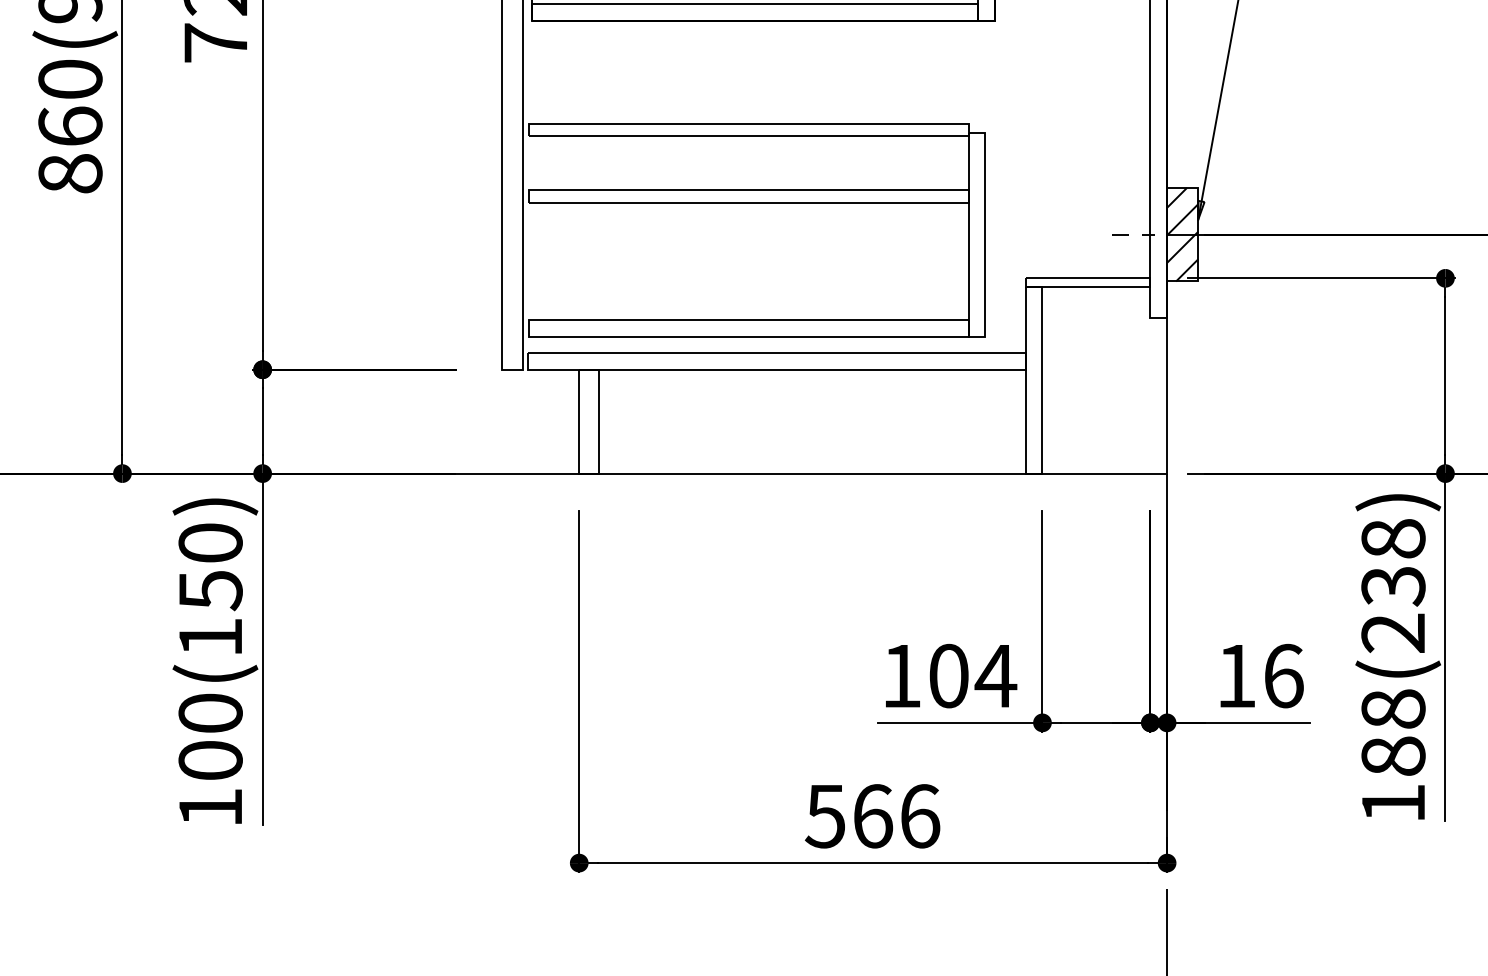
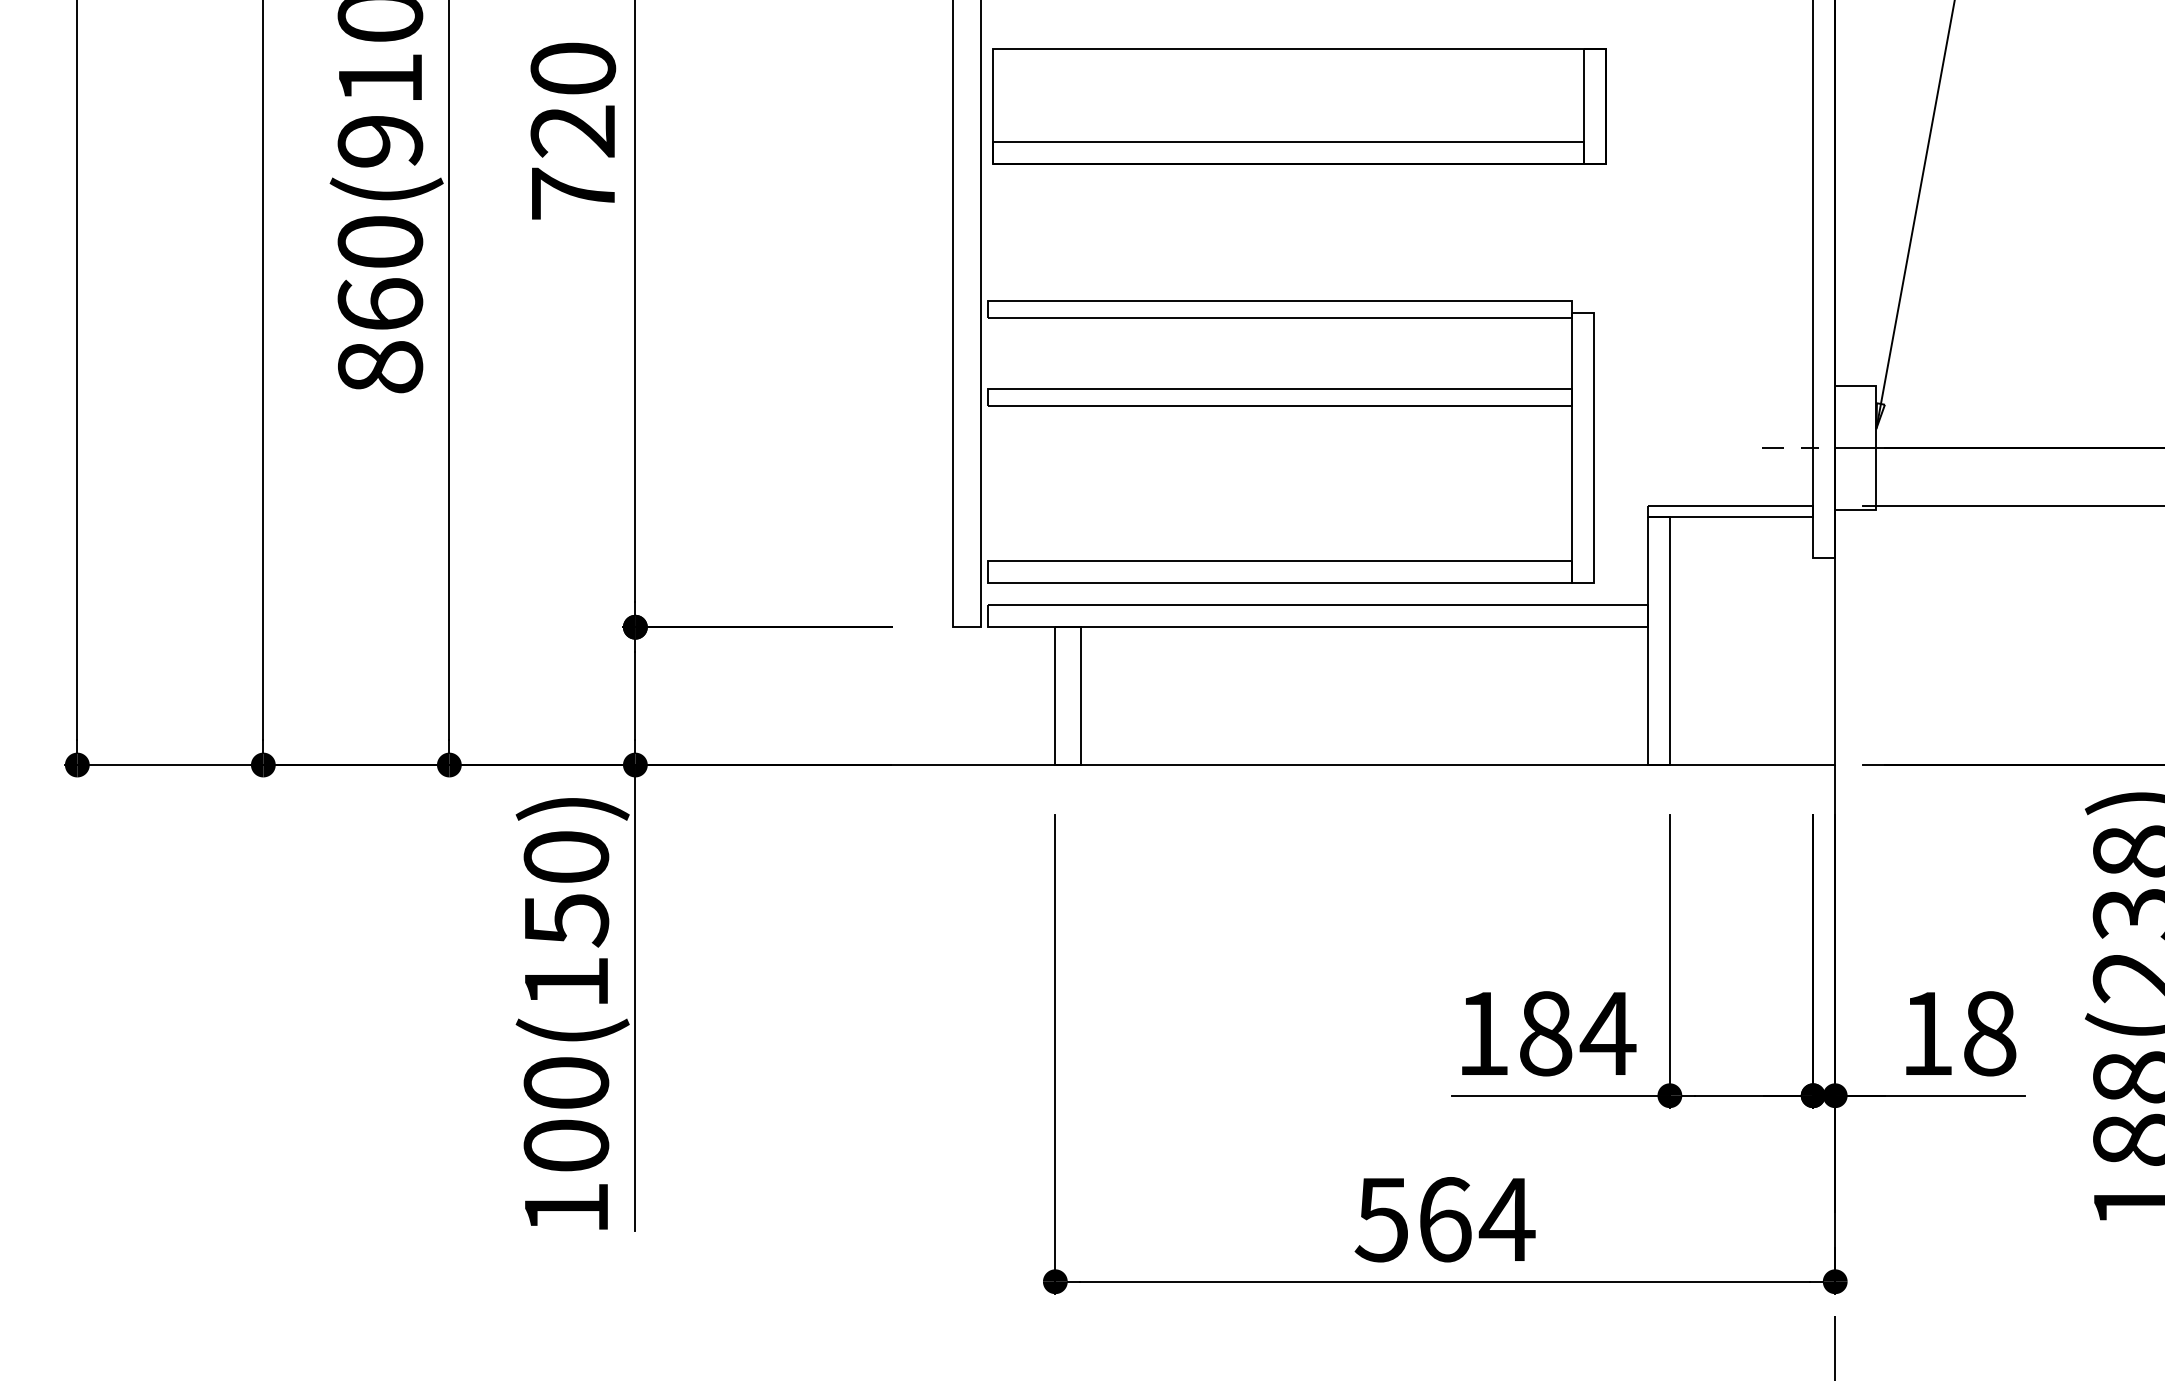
hatch: (1182, 235) -> (1855, 448), removed
text: (949, 675) -> (1546, 1033), 104 -> 184
text: (1284, 675) -> (1990, 1033), 16 -> 18
text: (919, 816) -> (1506, 1219), 566 -> 564

